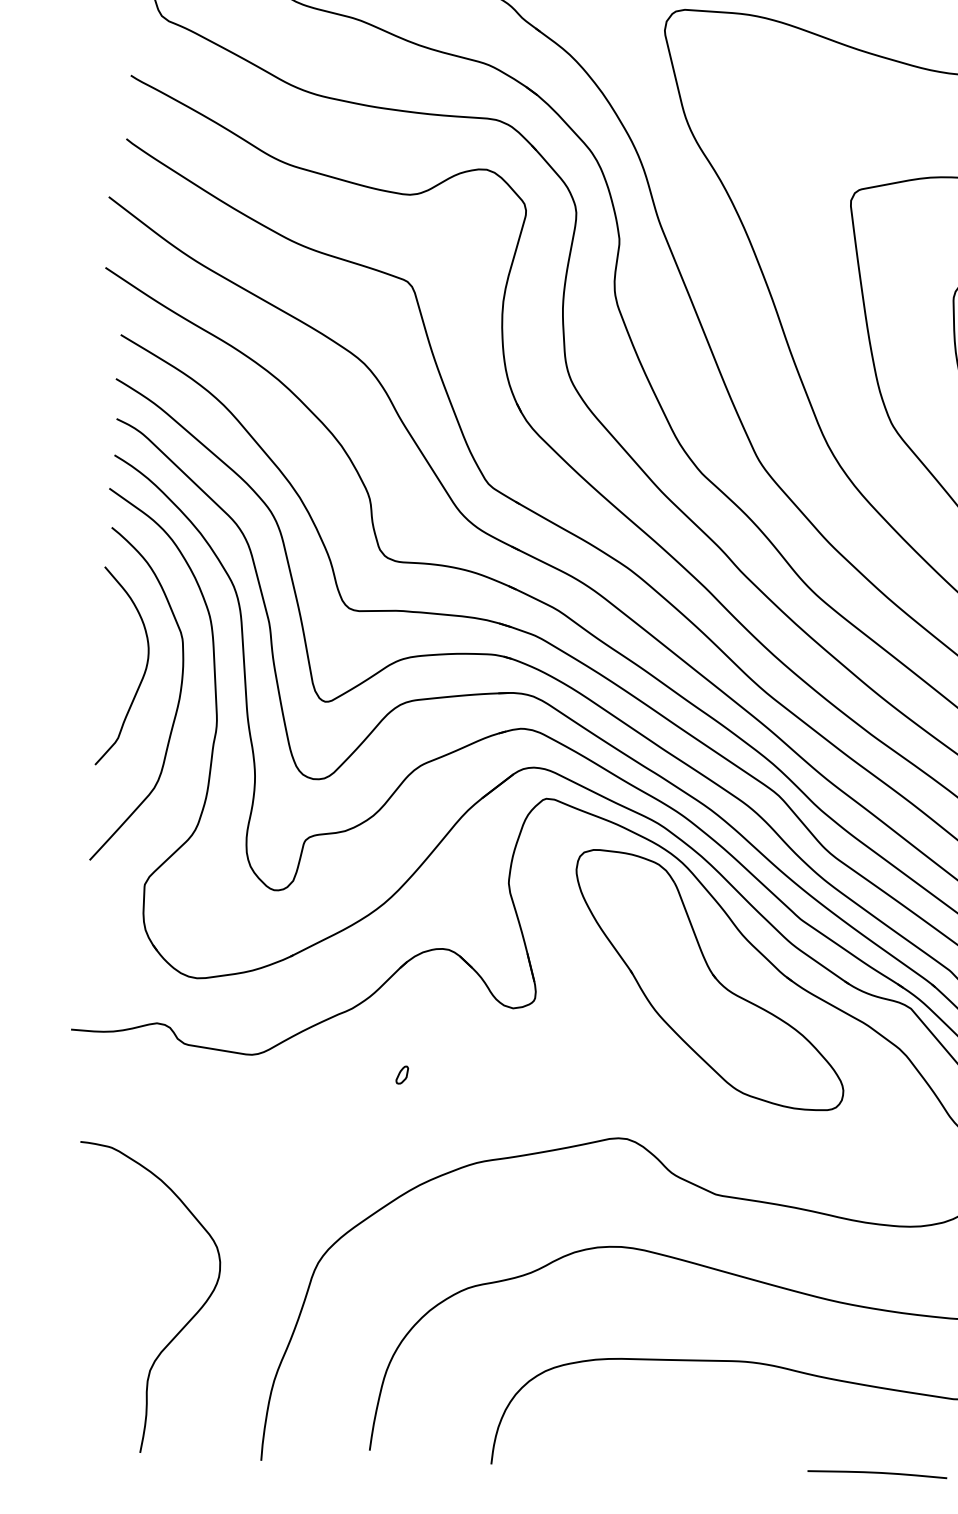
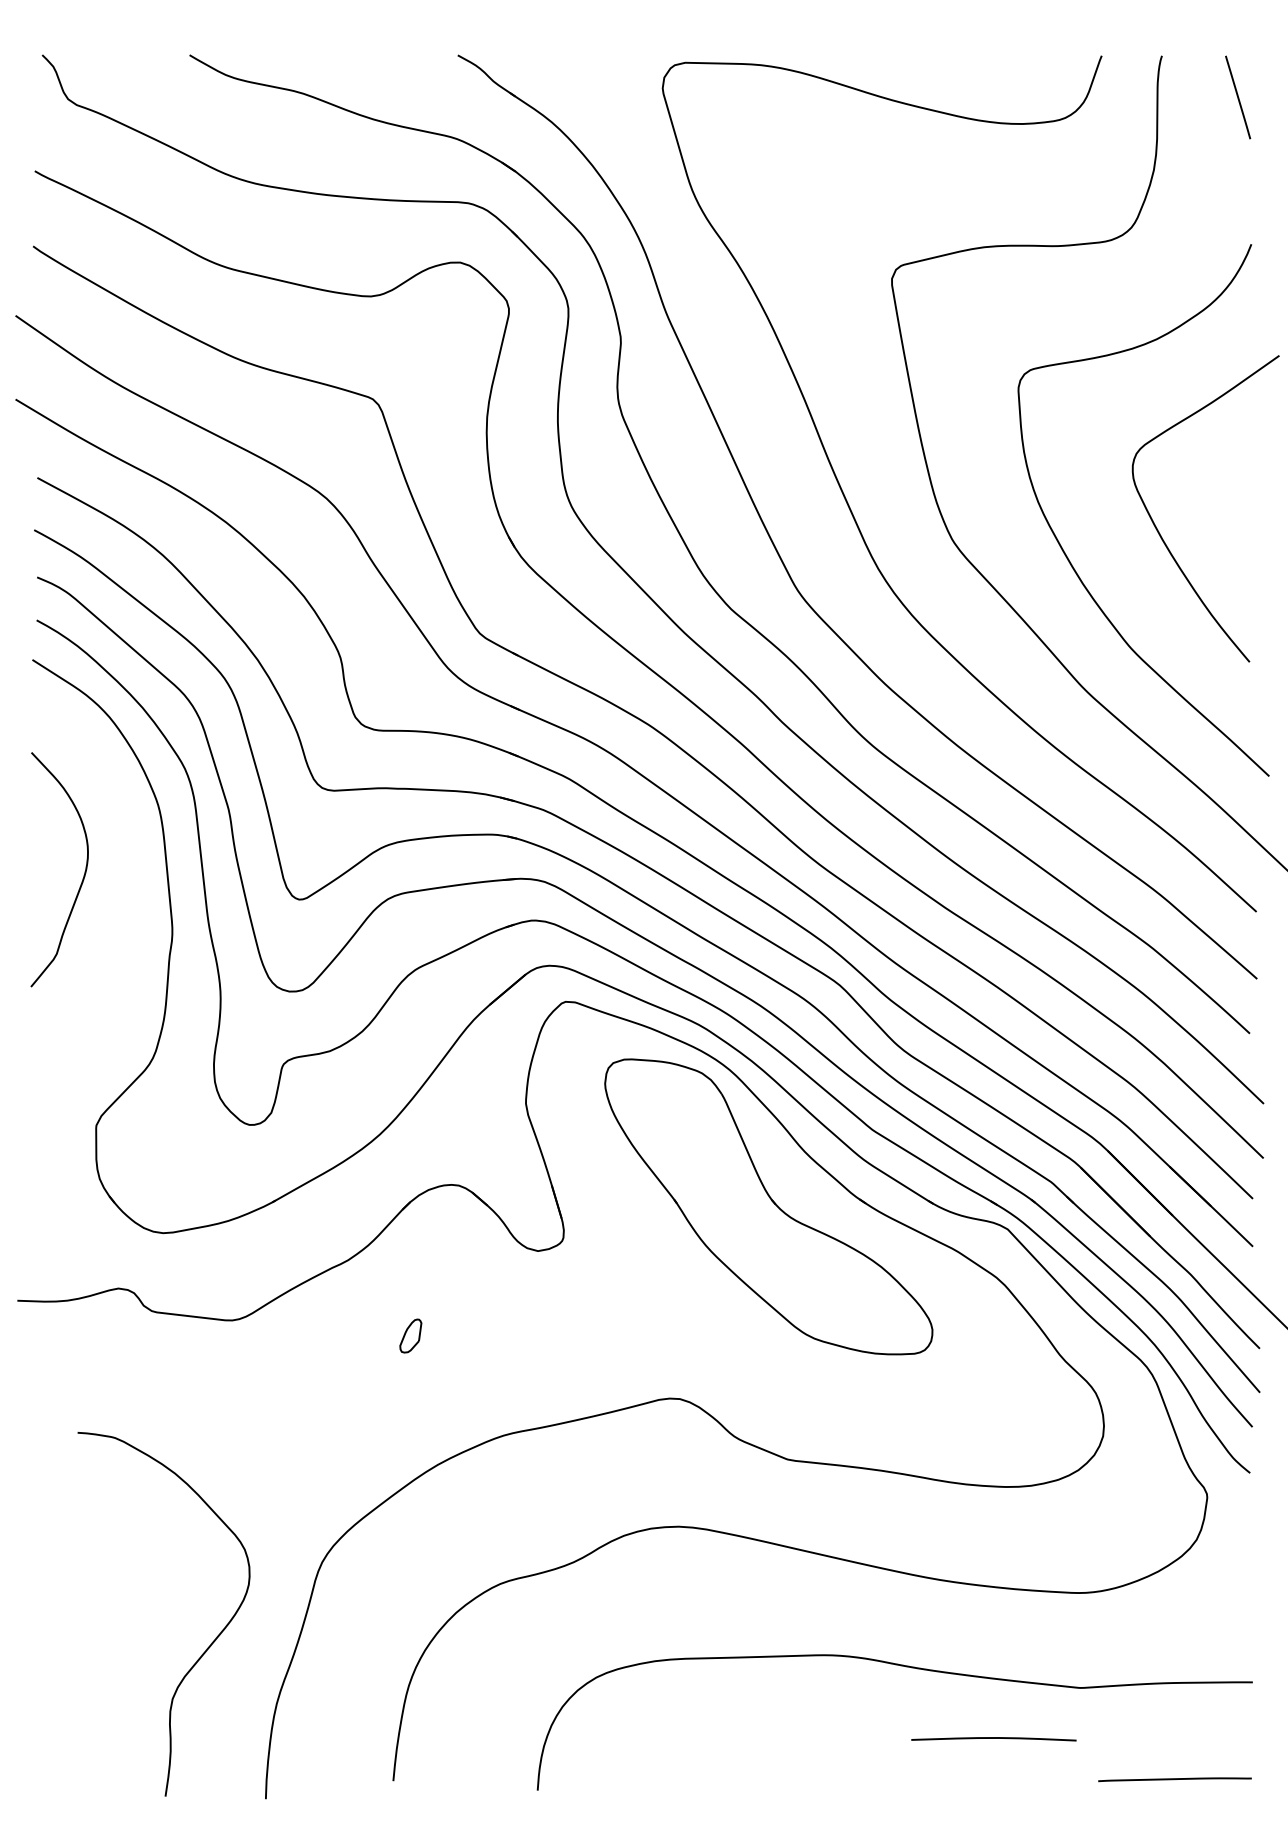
curve: (177, 705) -> (124, 912), removed
part: (401, 1074) -> (410, 1335), size x1.6
curve: (180, 1329) -> (206, 1648), moved
curve: (877, 1473) -> (993, 1738), moved

